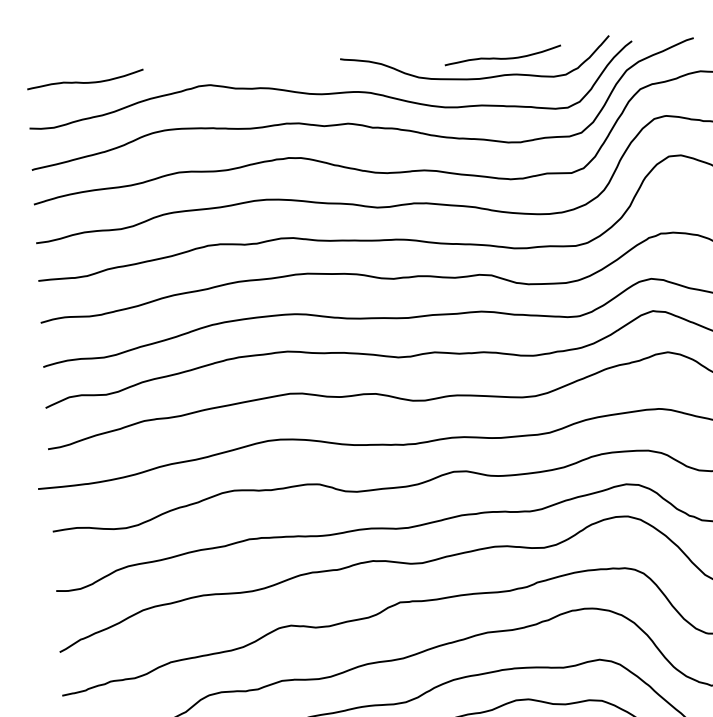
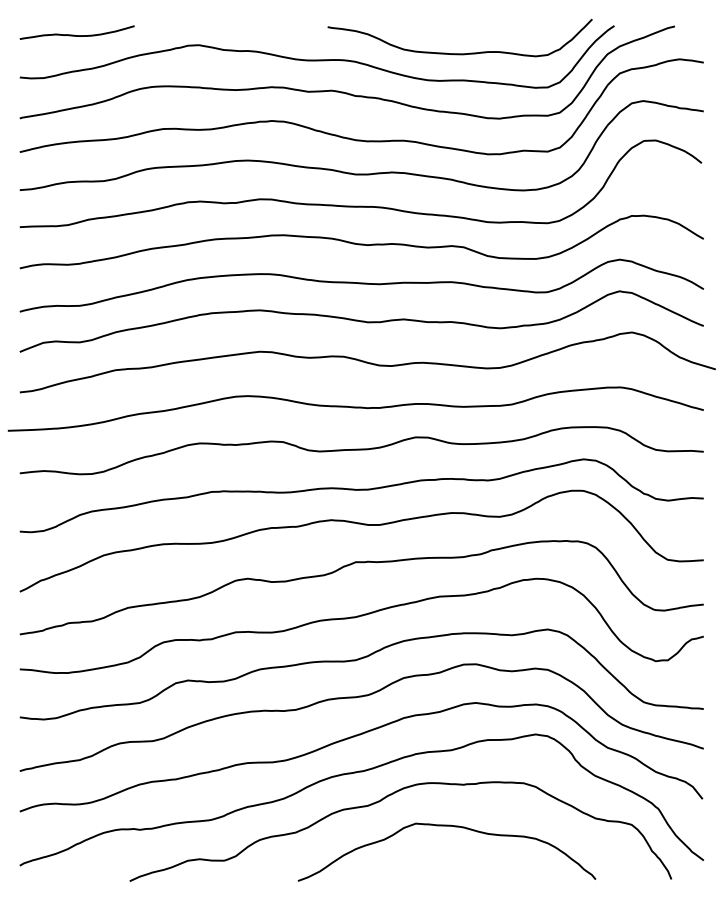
curve: (500, 57) -> (484, 34), removed

